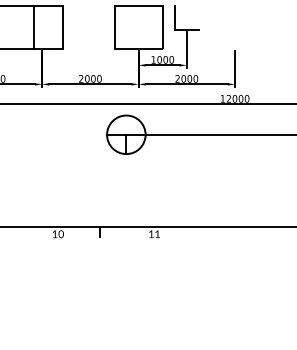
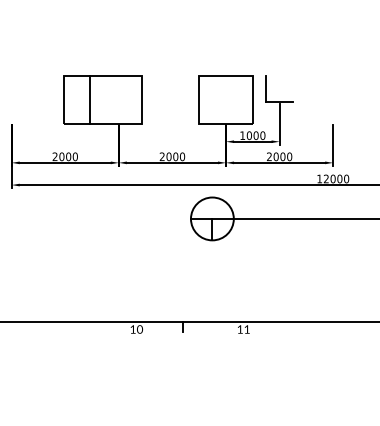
line: (33, 27) -> (89, 99), moved

